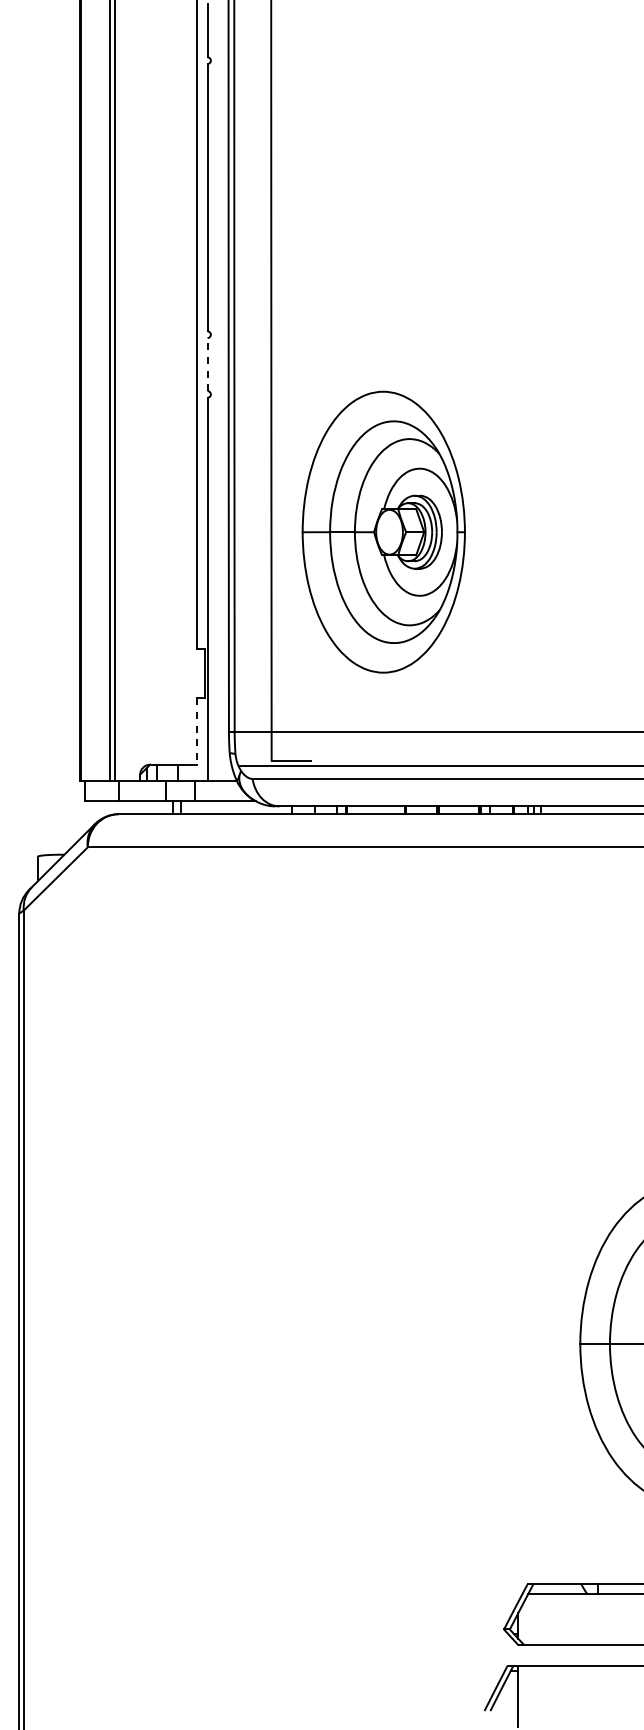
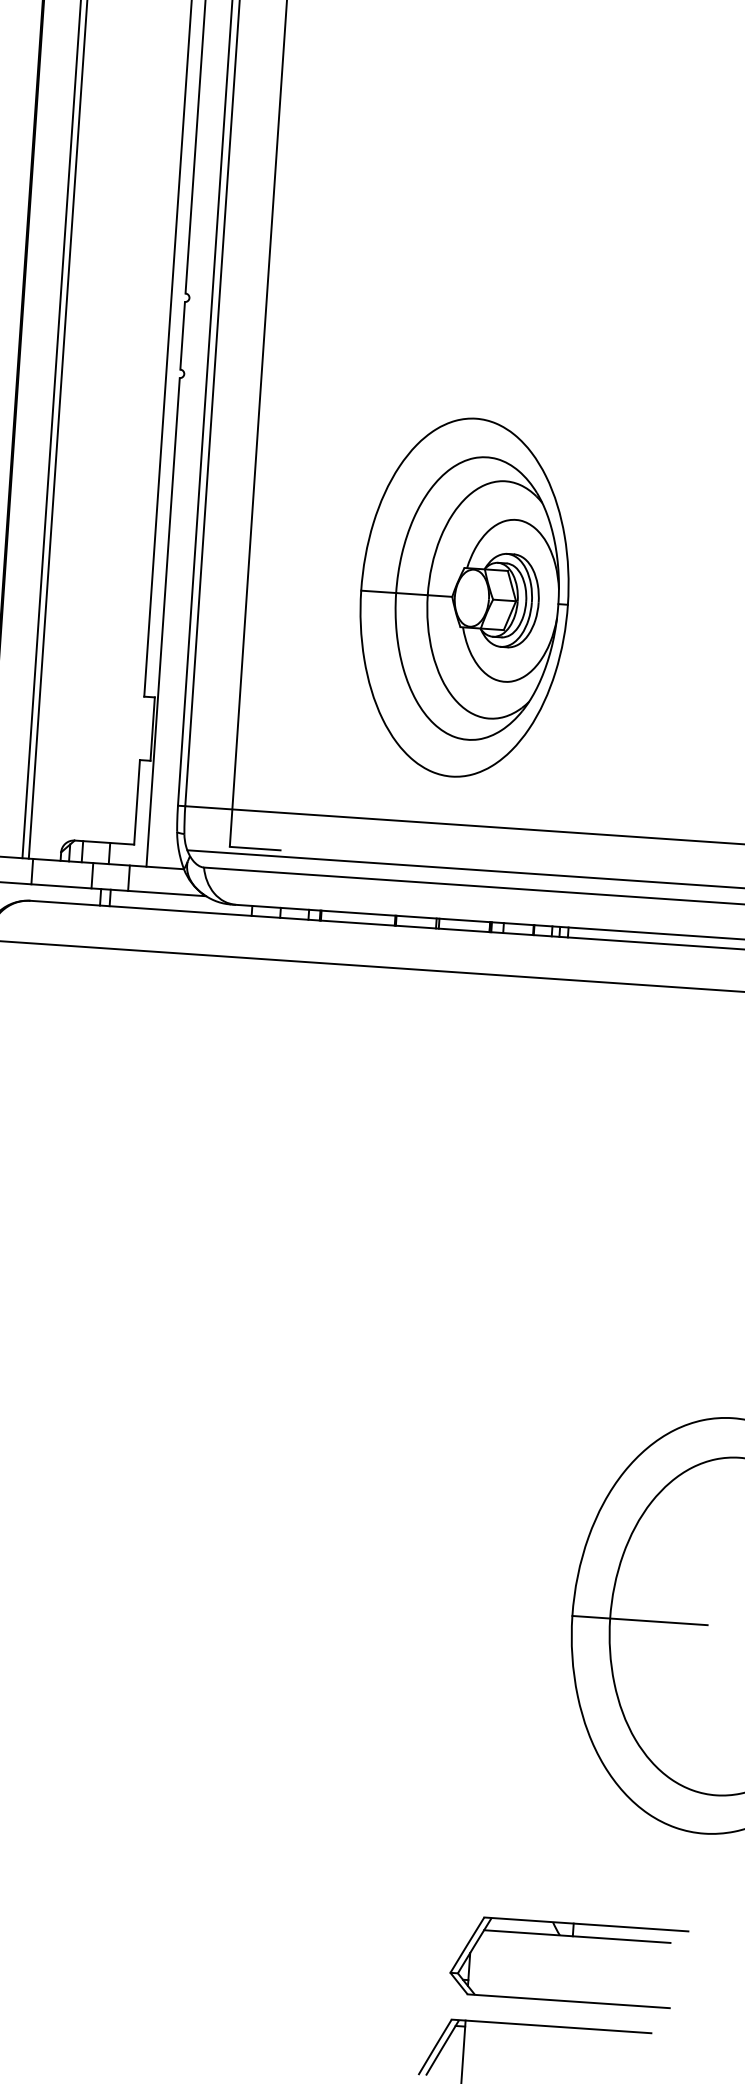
line: (207, 364) -> (182, 335), dashed -> solid
part: (383, 531) -> (464, 596), moved
line: (196, 732) -> (136, 803), dashed -> solid

